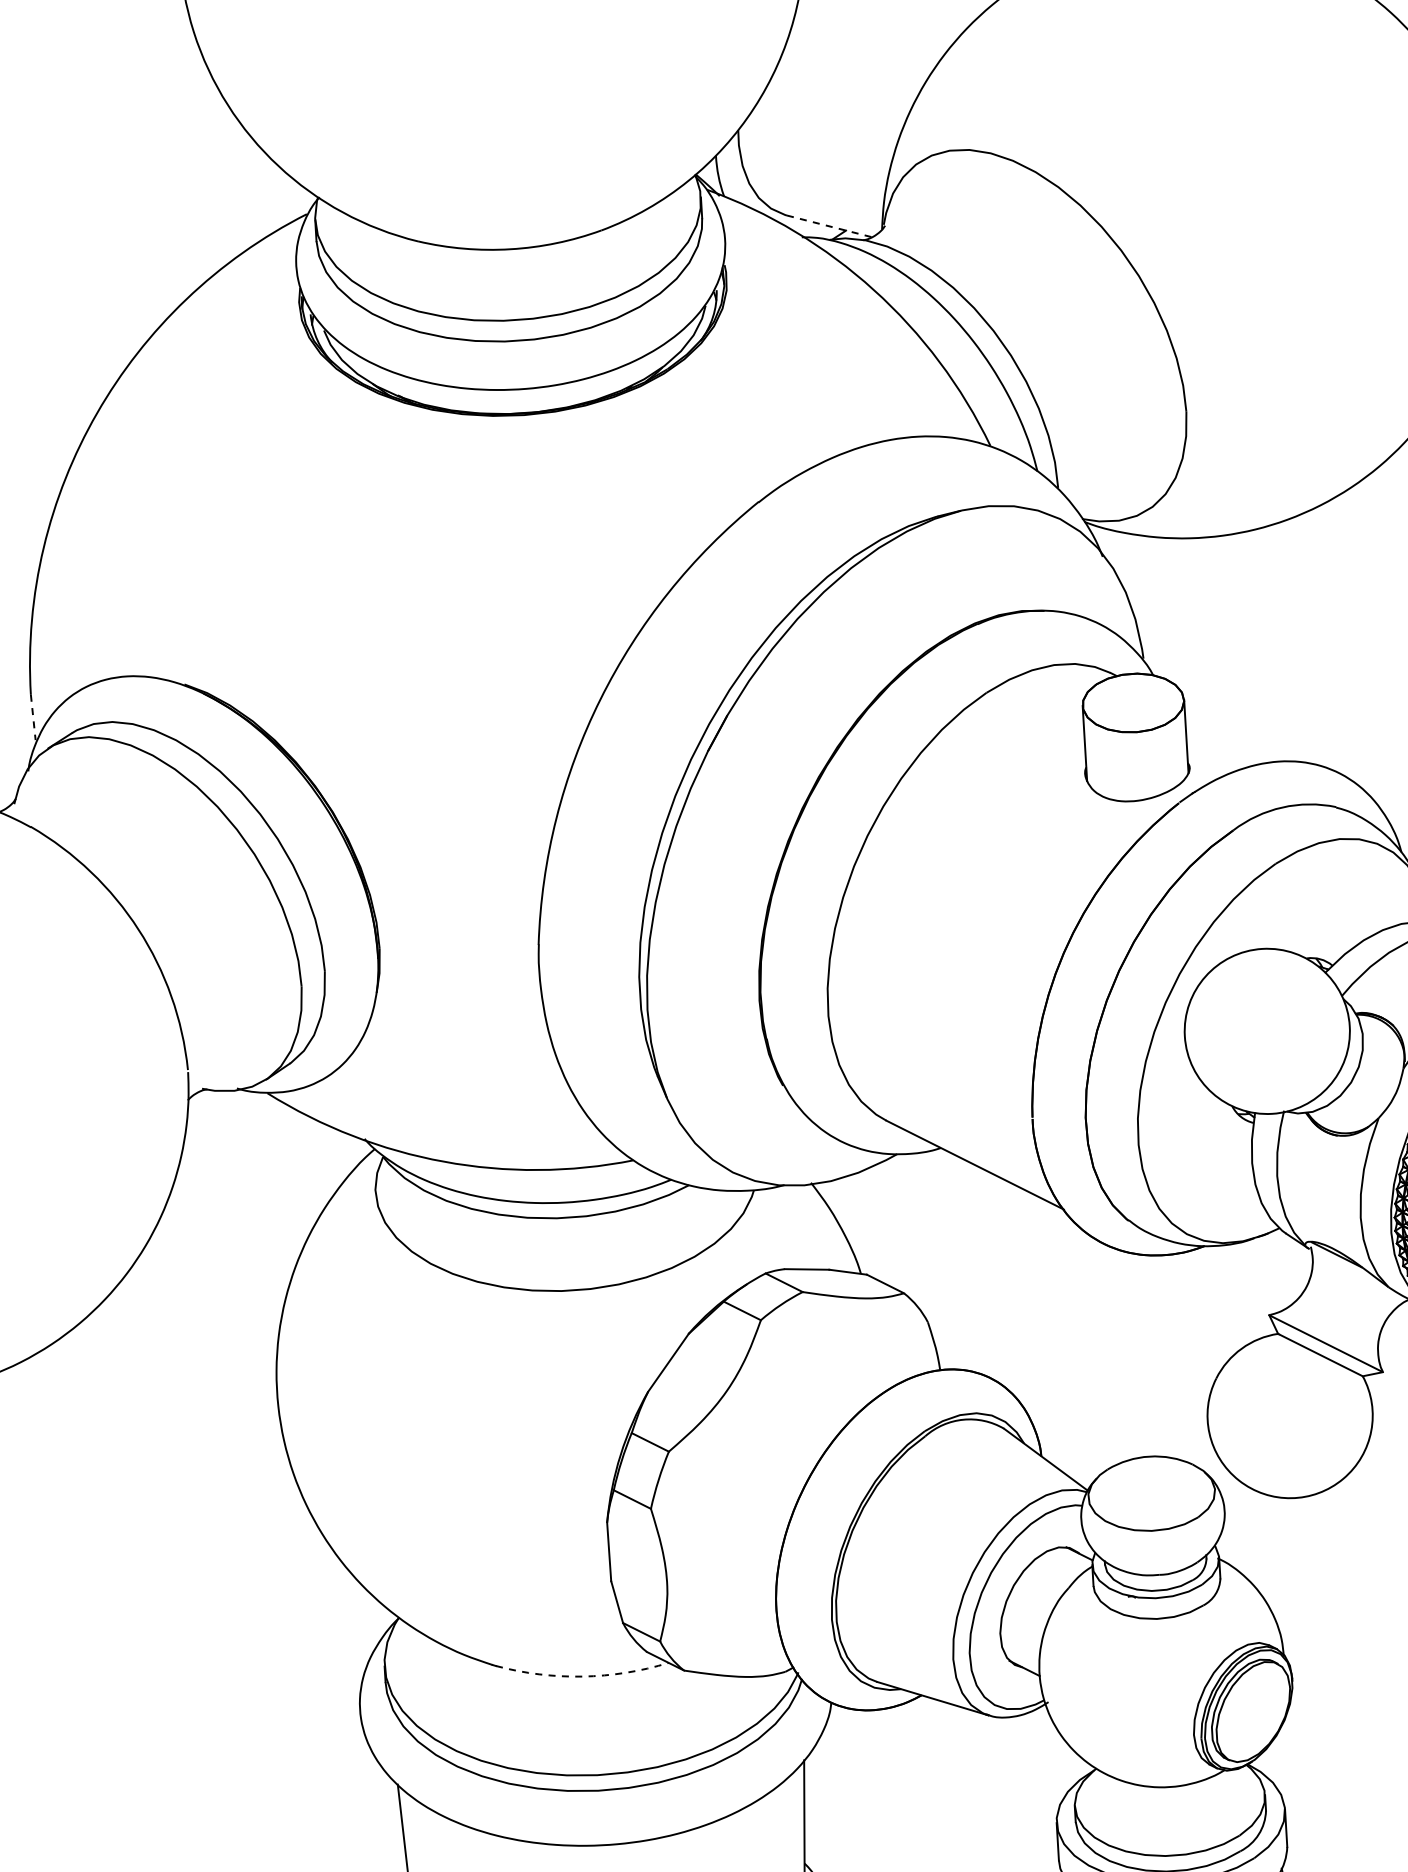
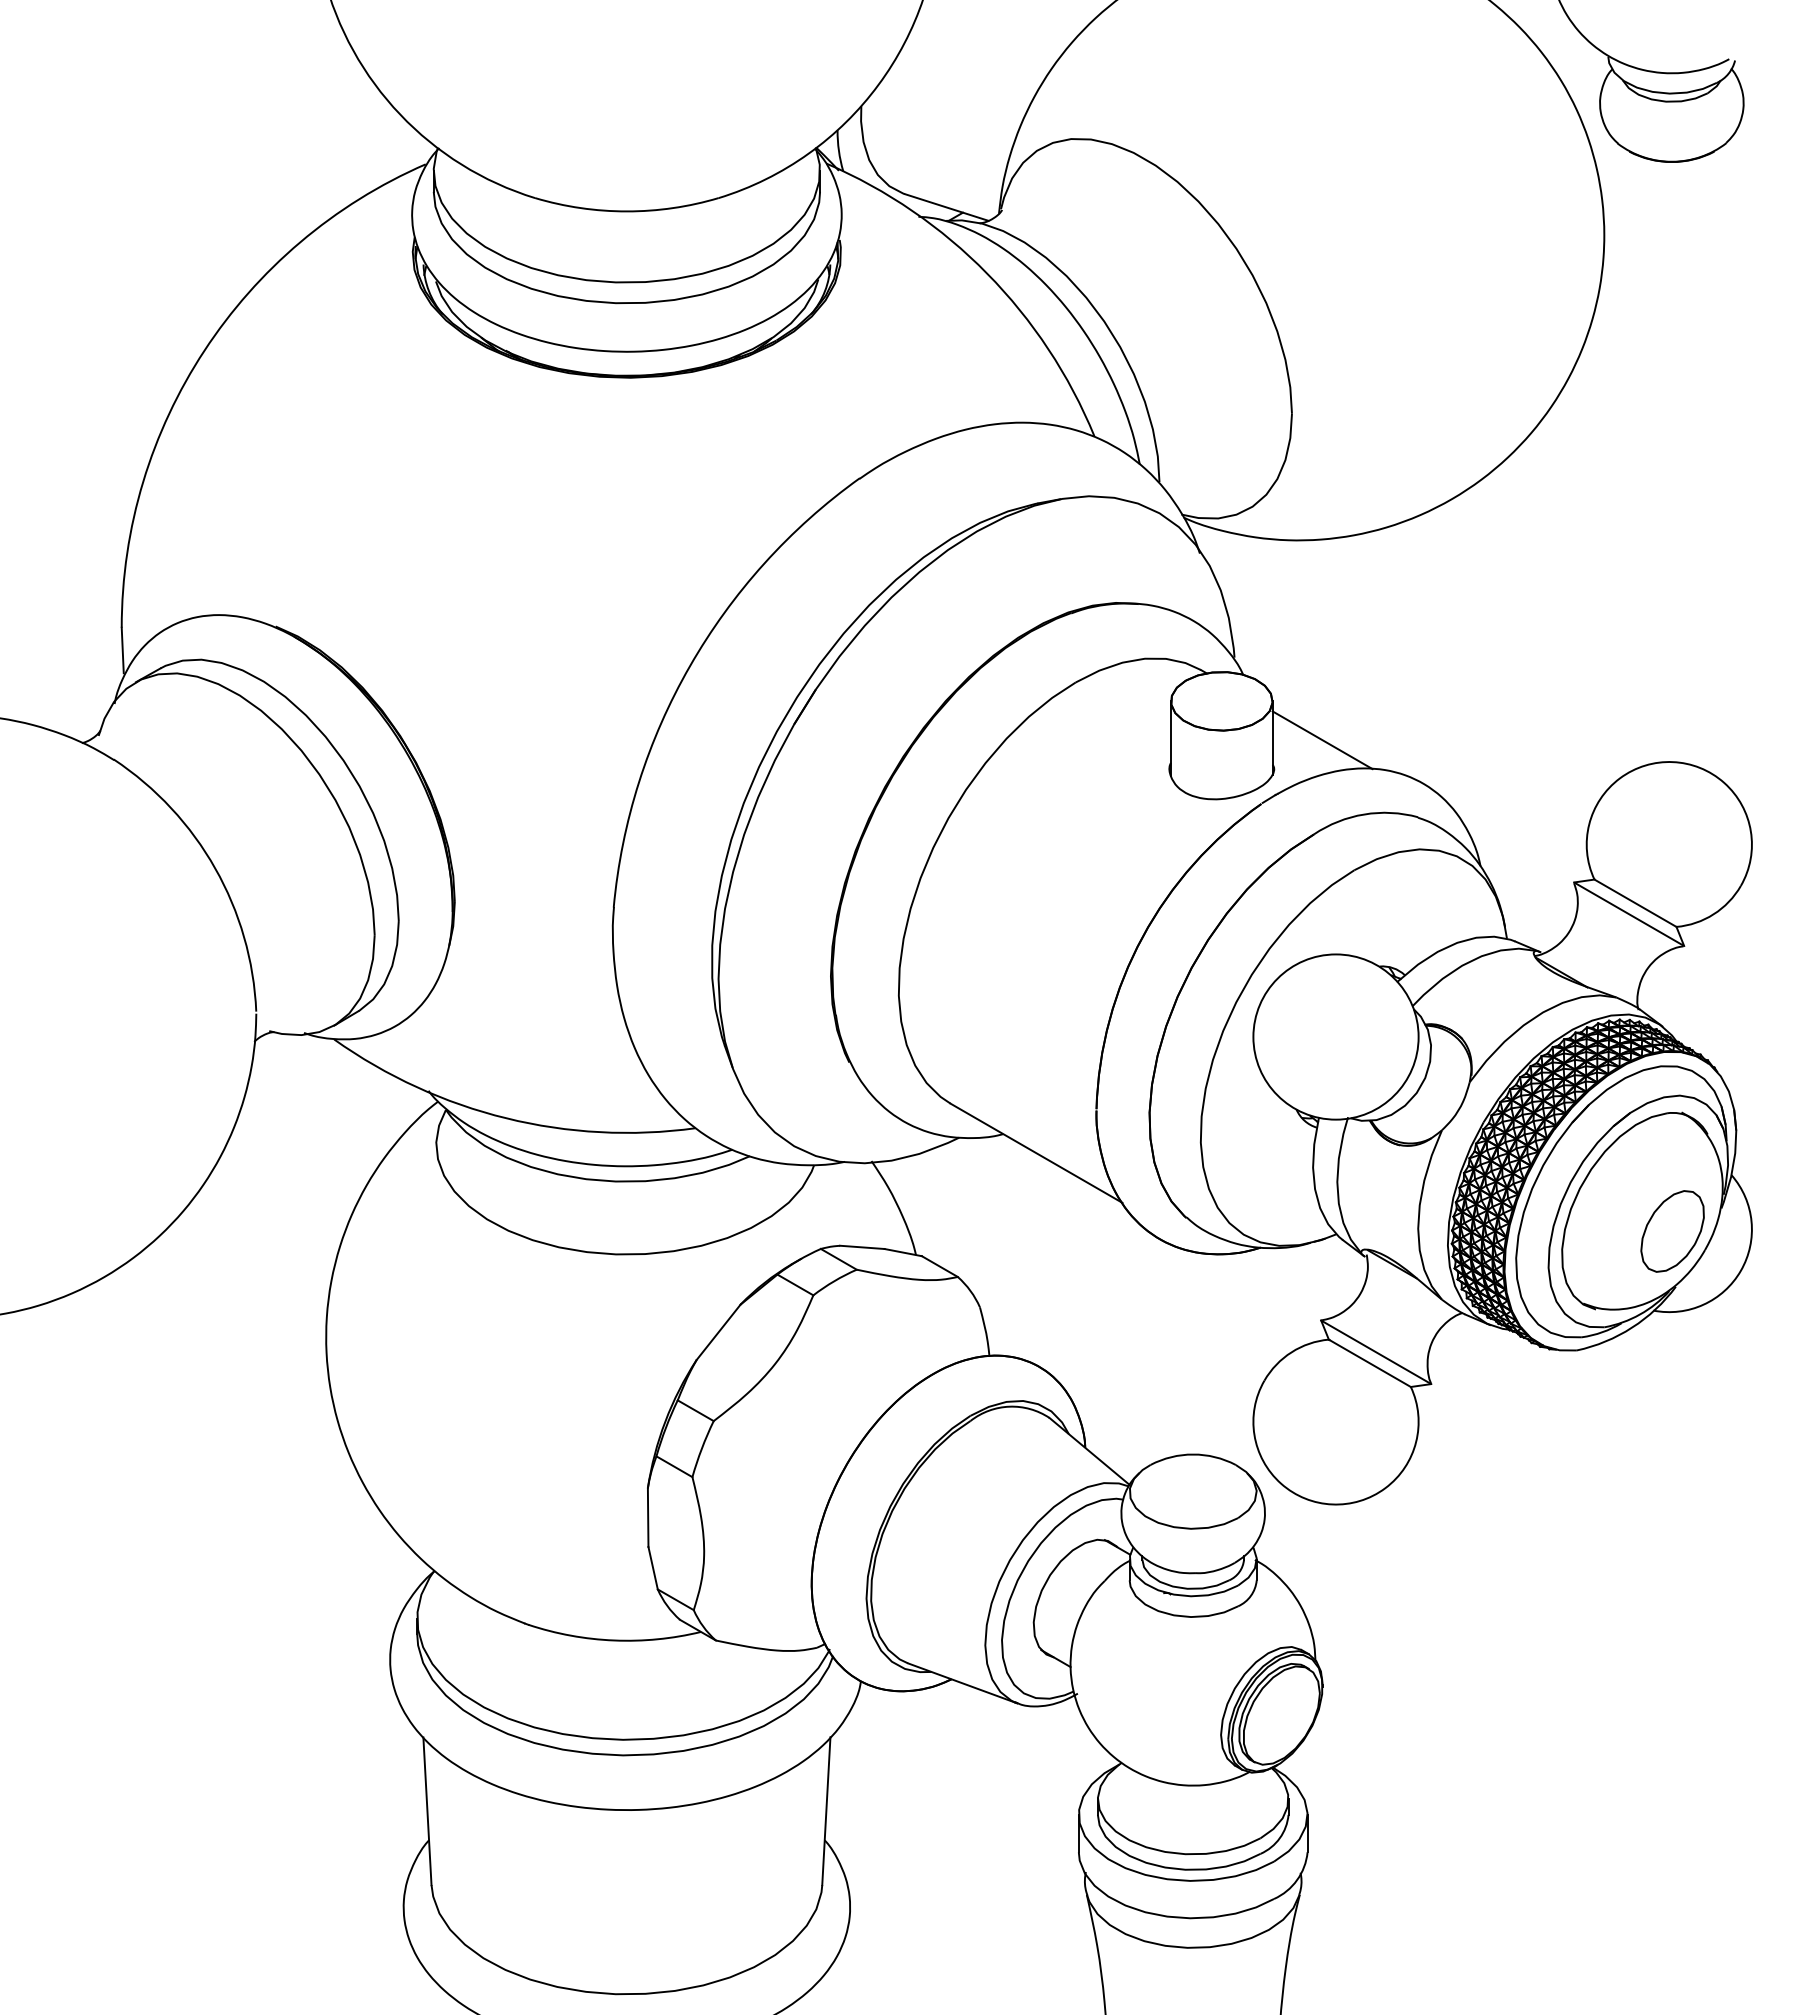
line: (829, 226) -> (946, 207), dashed -> solid
line: (33, 717) -> (122, 650), dashed -> solid
line: (1236, 736) -> (1322, 740), added
arc: (582, 1676) -> (614, 1640), dashed -> solid

